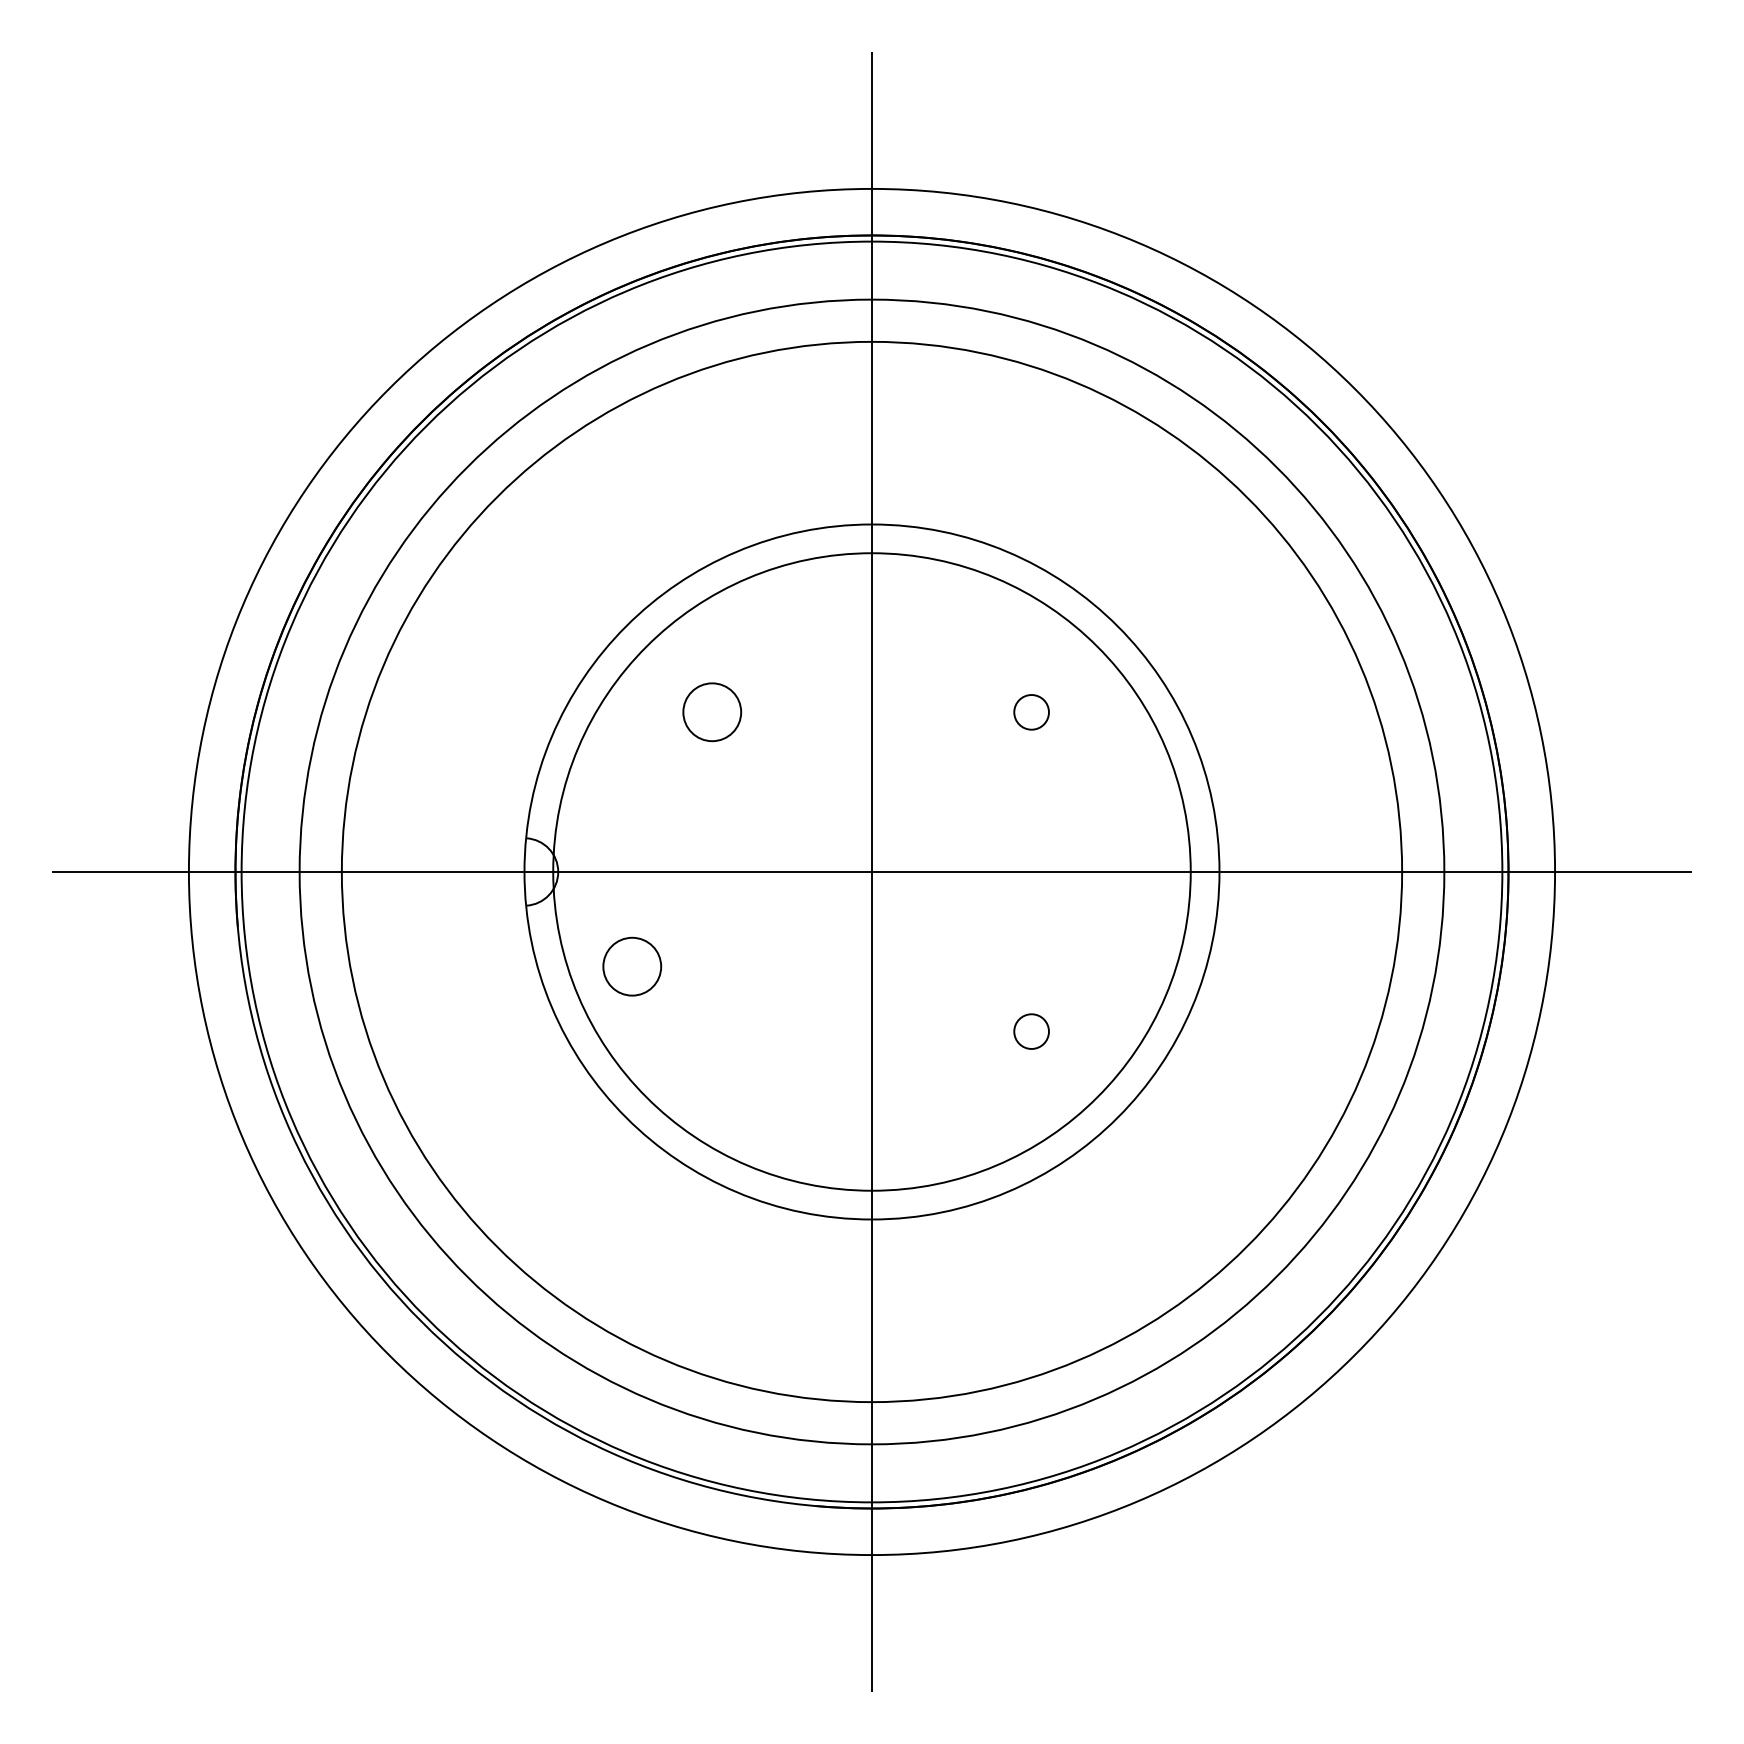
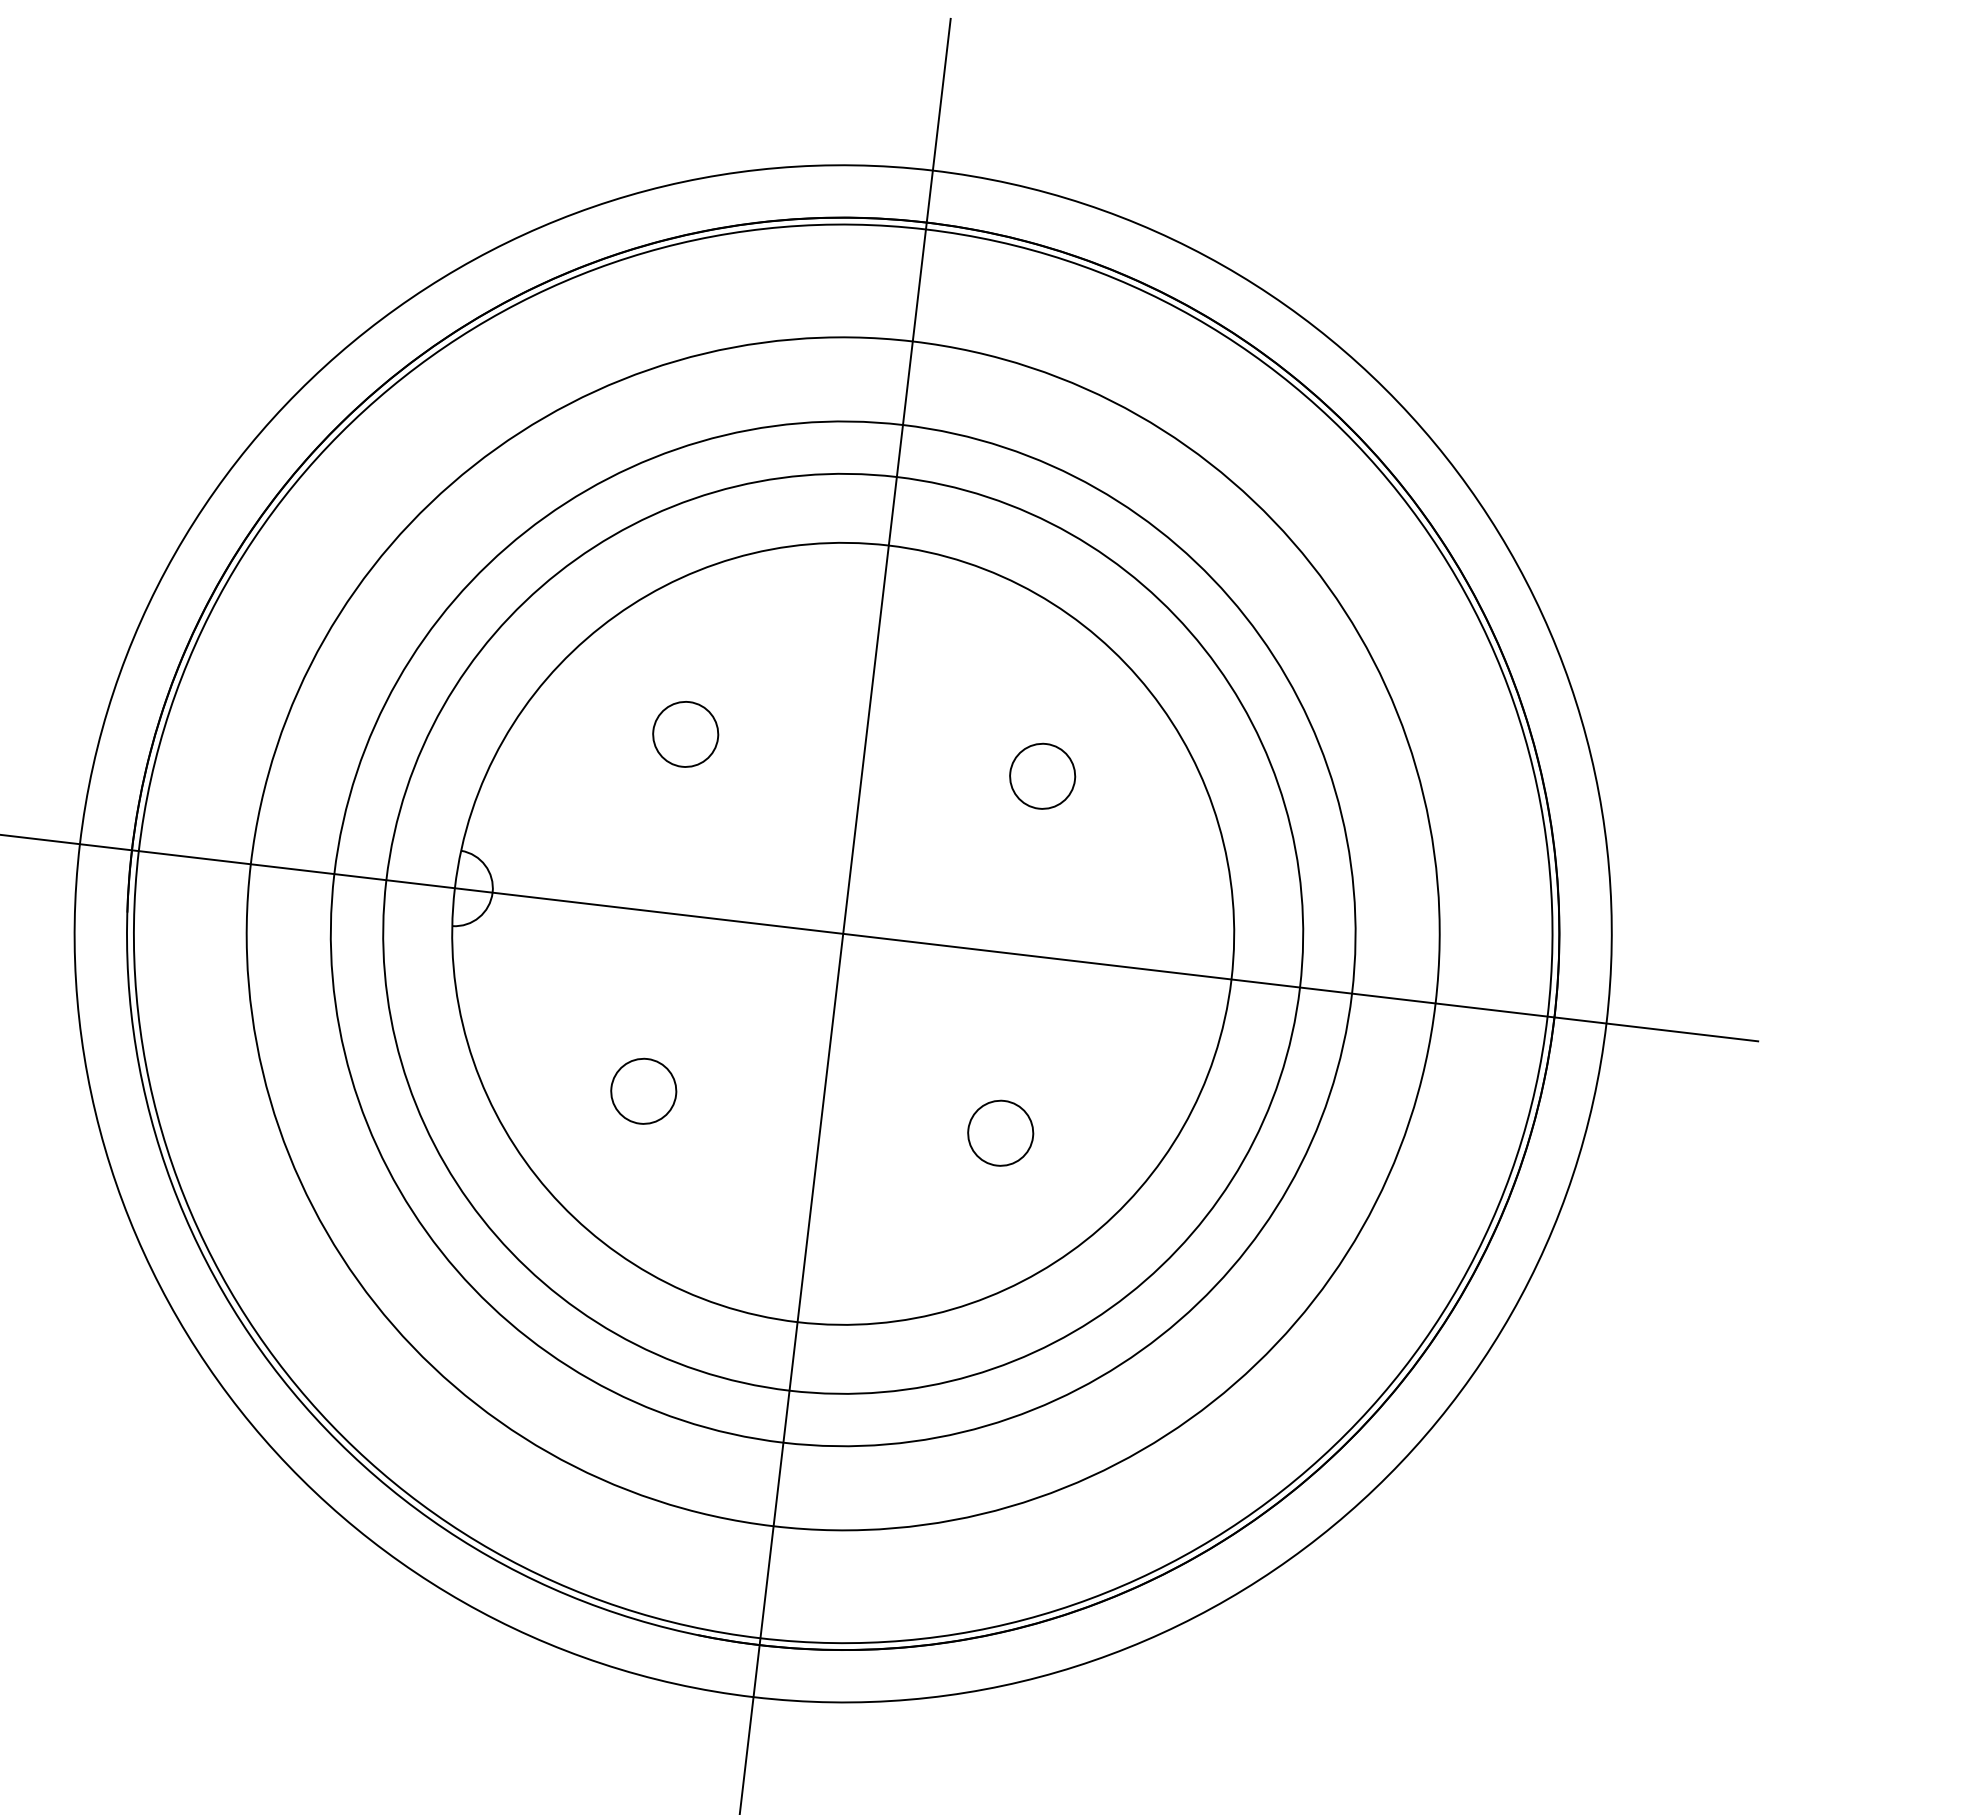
circle: (1031, 712) -> (1042, 776), size x1.67
circle: (871, 871) -> (842, 933), size x0.71
circle: (871, 871) -> (842, 933), size x1.43
circle: (632, 966) -> (644, 1091), moved
circle: (1031, 1031) -> (1000, 1133), size x1.67

